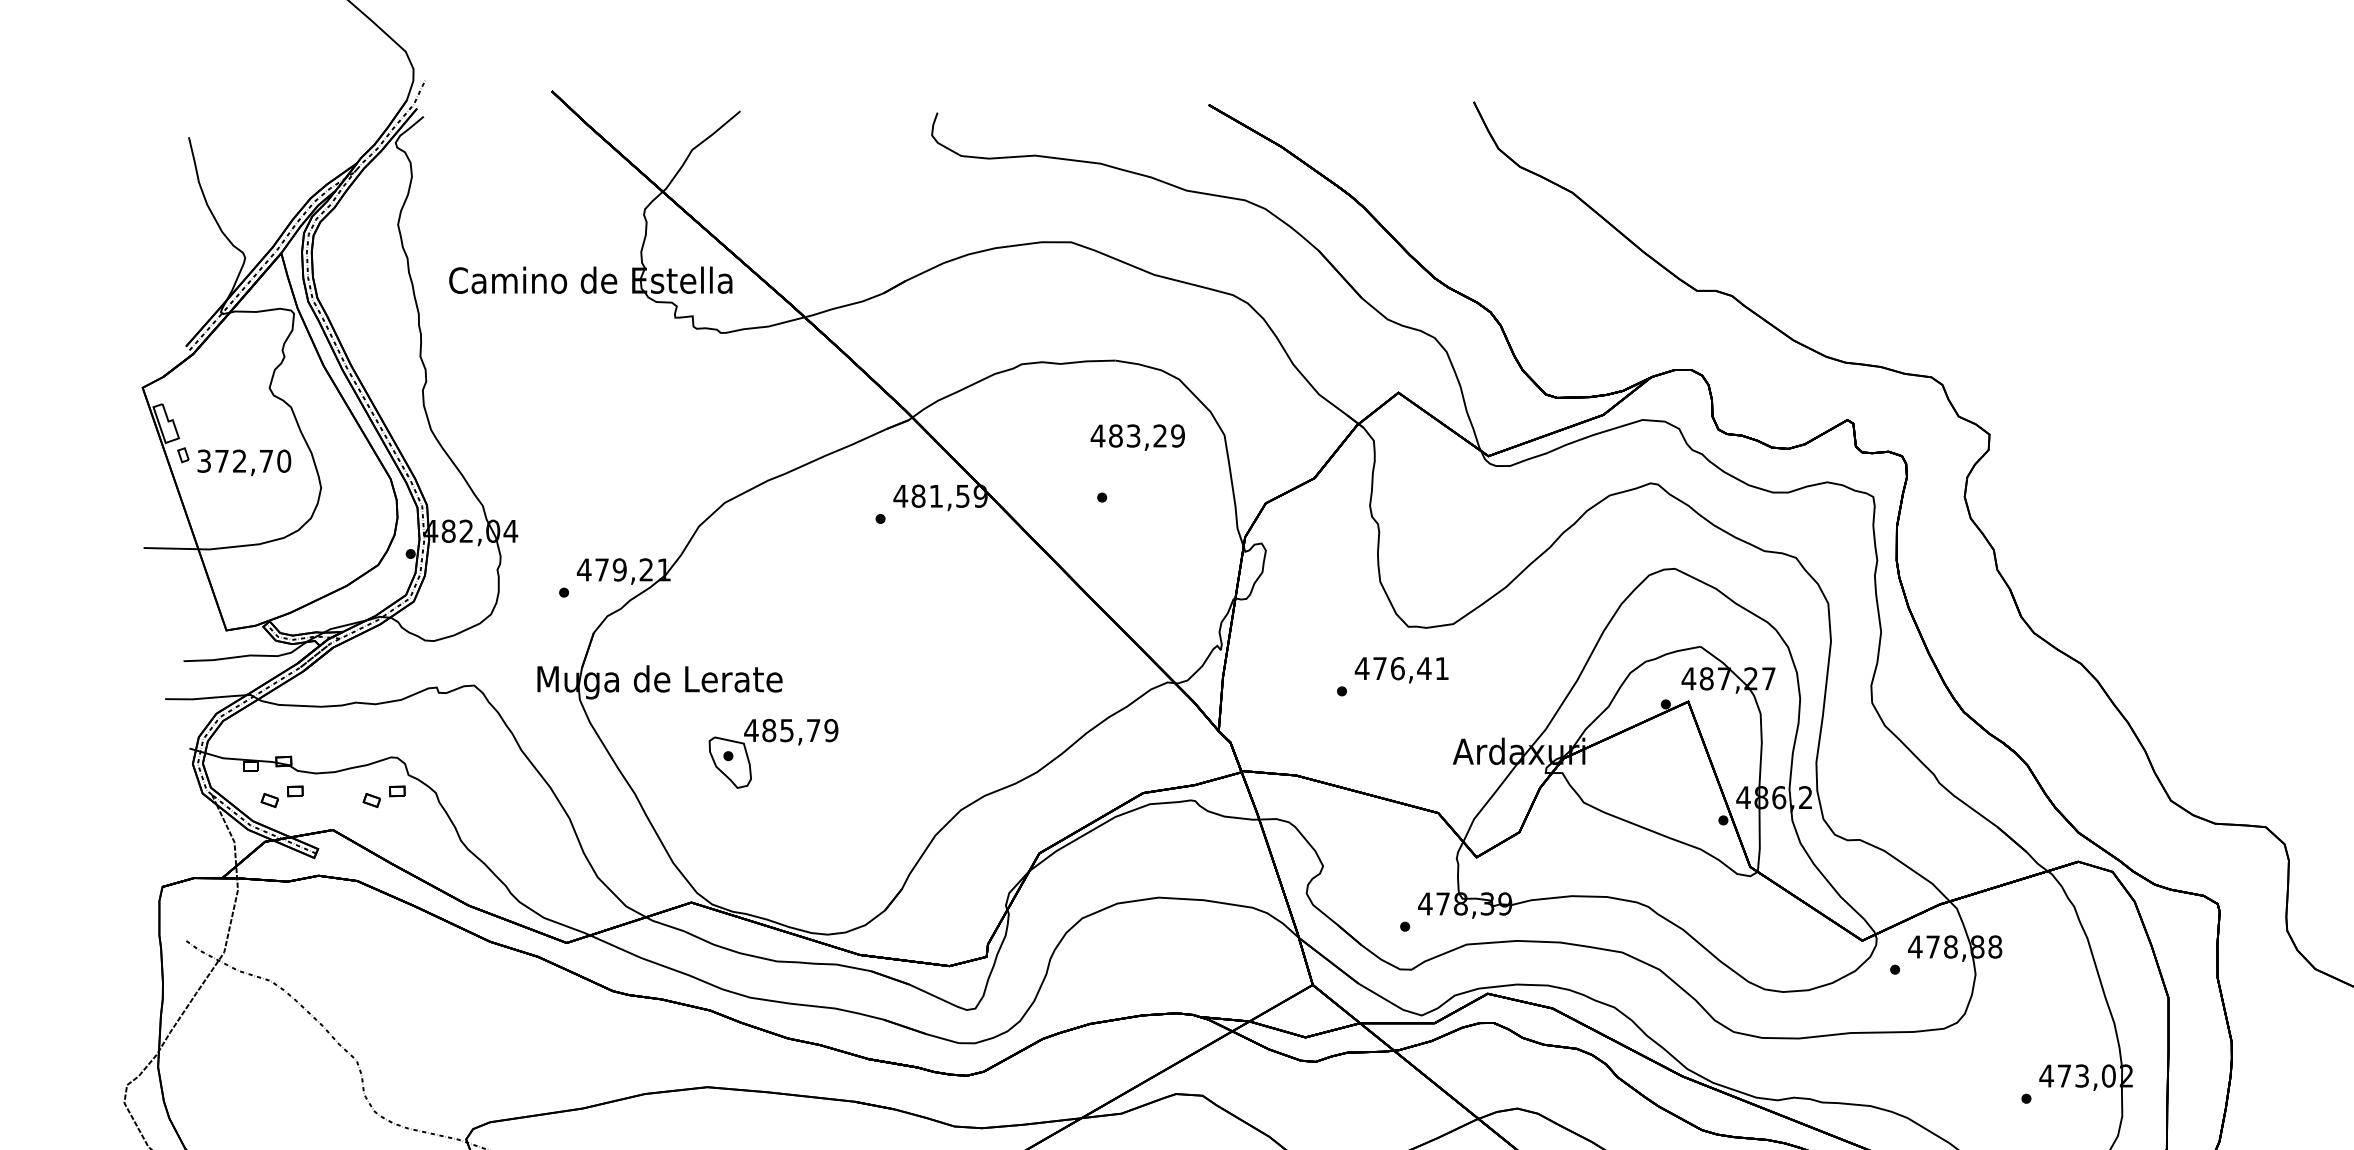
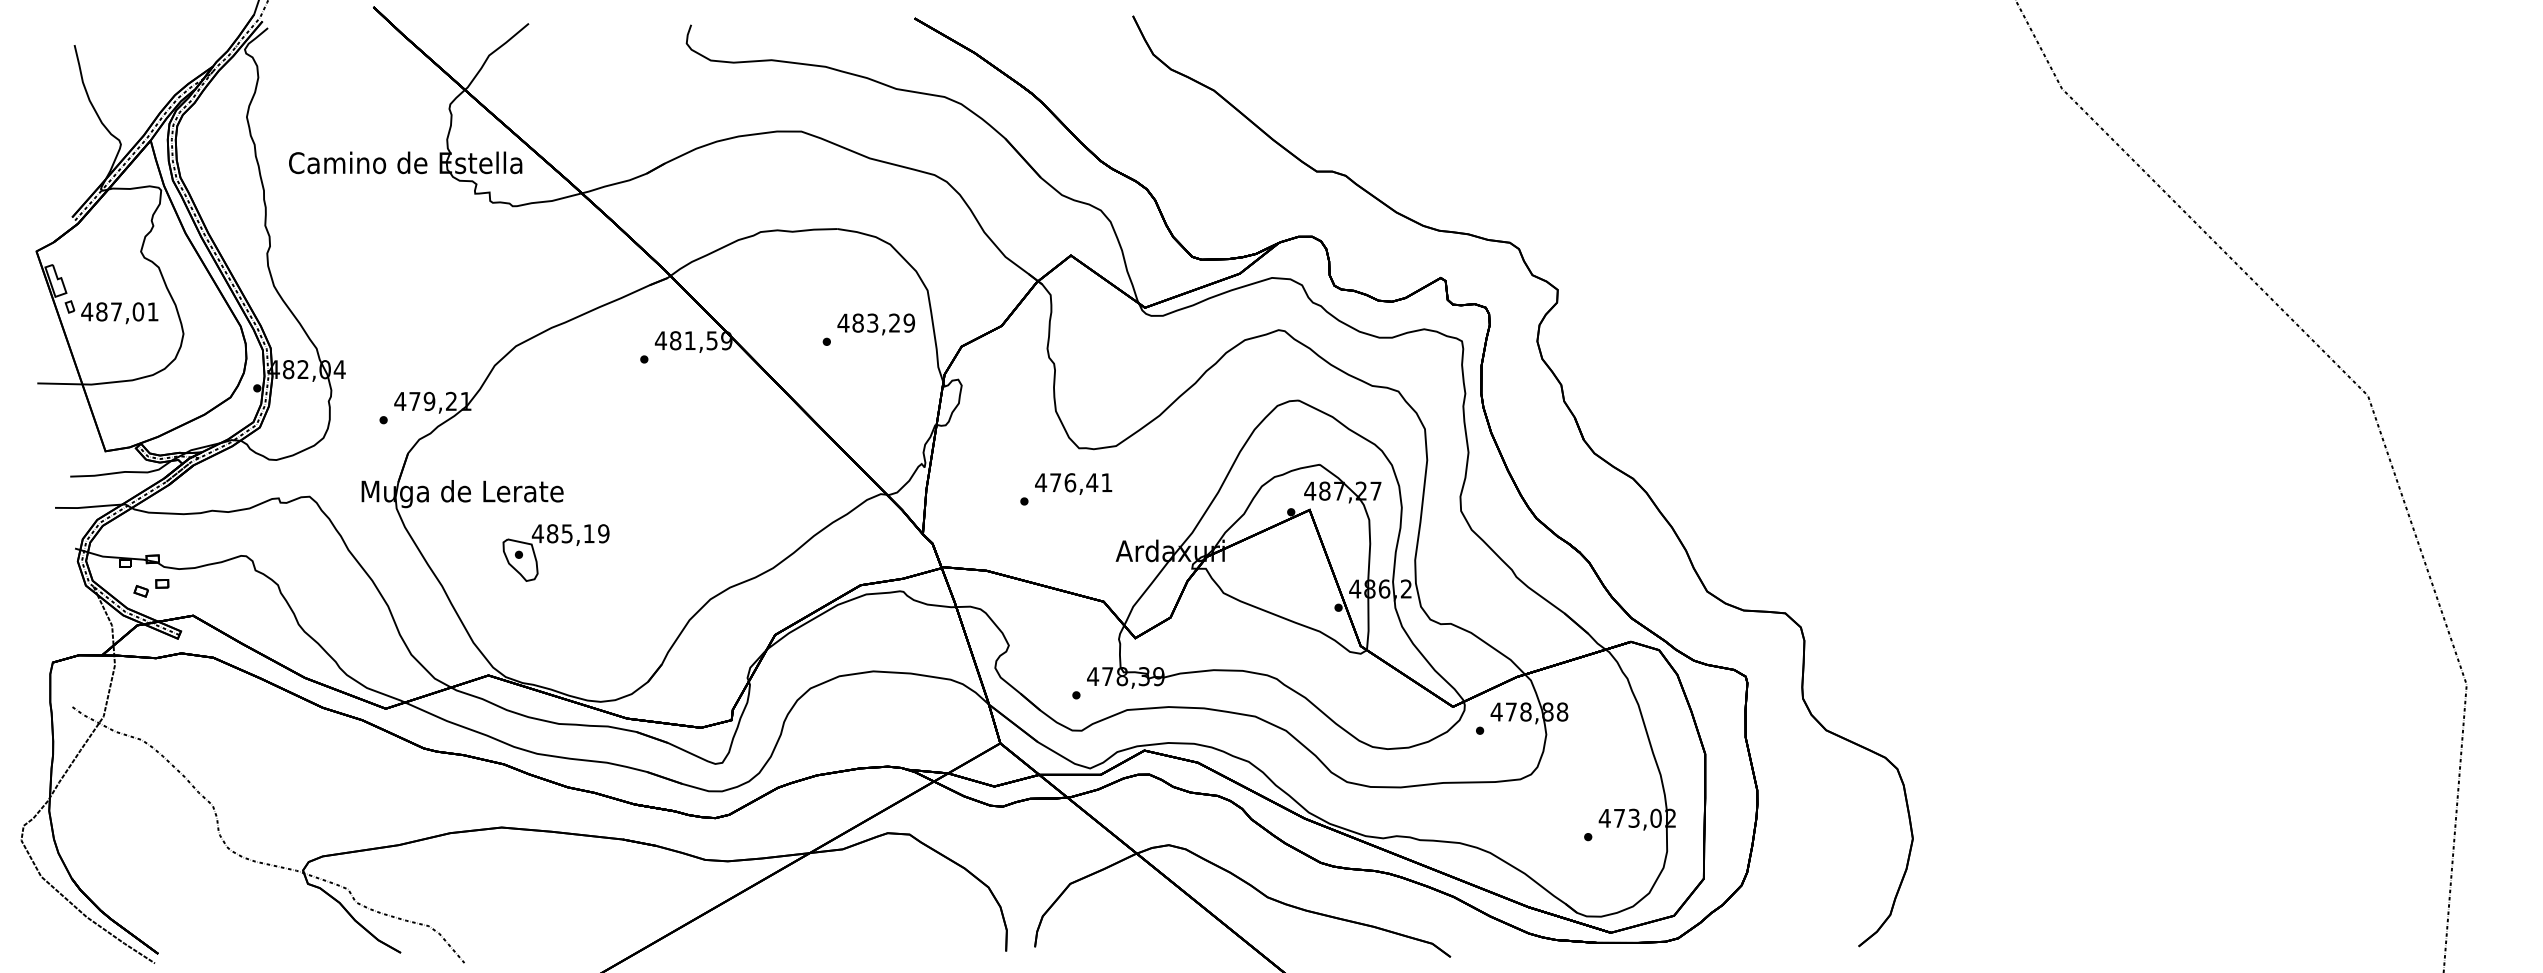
text: (1136, 437) -> (875, 324), moved
text: (243, 460) -> (119, 311), 372,70 -> 487,01
text: (812, 730) -> (588, 533), 485,79 -> 485,19
part: (384, 797) -> (235, 588), removed

